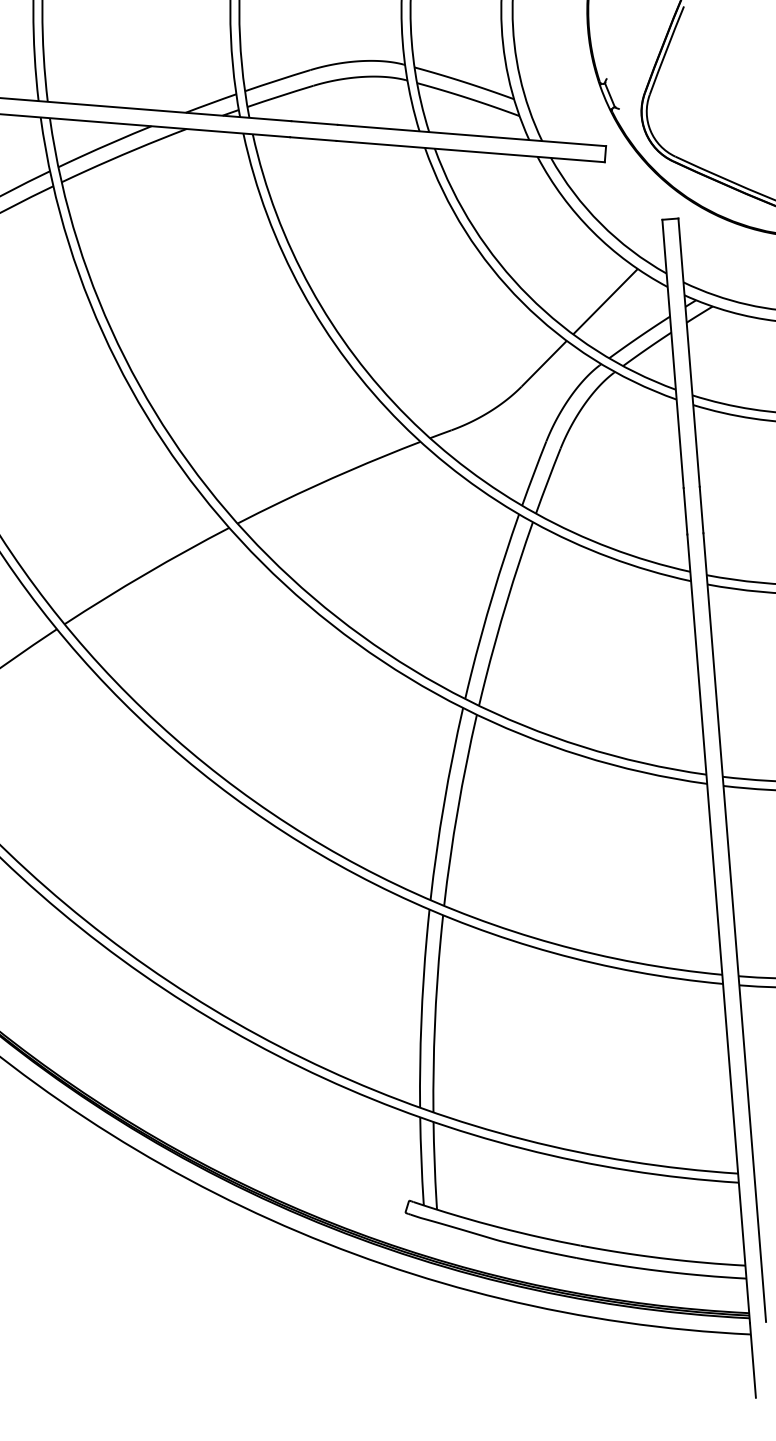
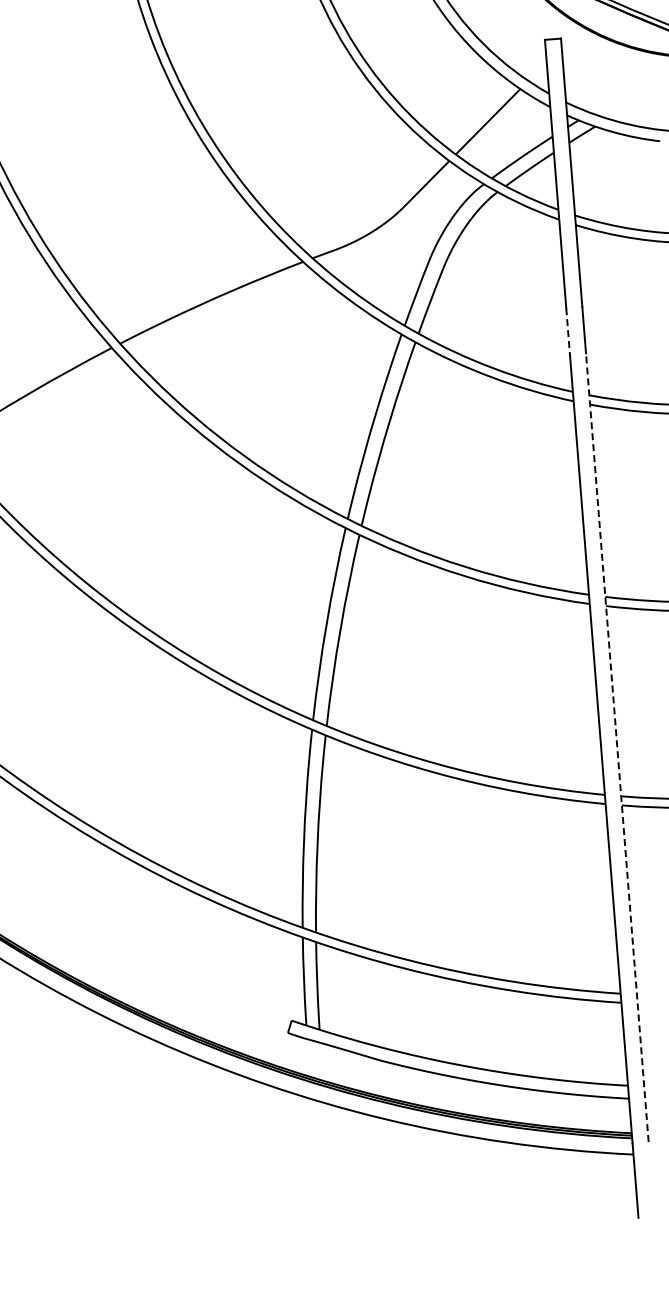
line: (685, 511) -> (568, 331), solid -> dashed
line: (734, 927) -> (617, 747), solid -> dashed

